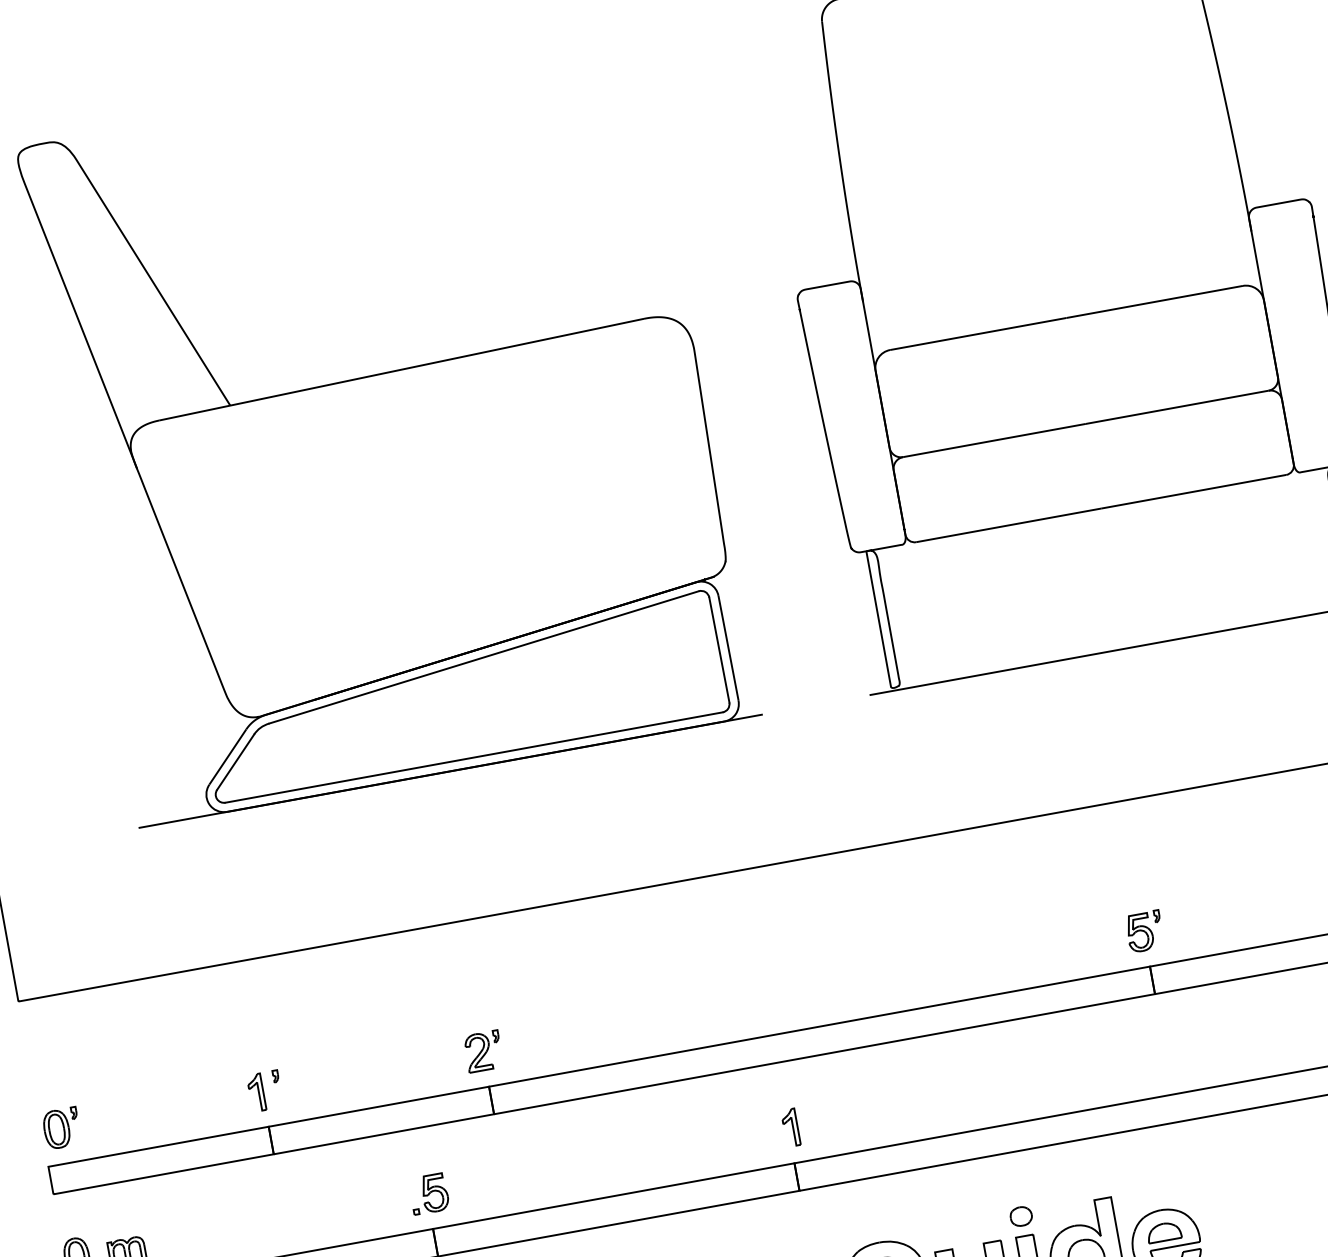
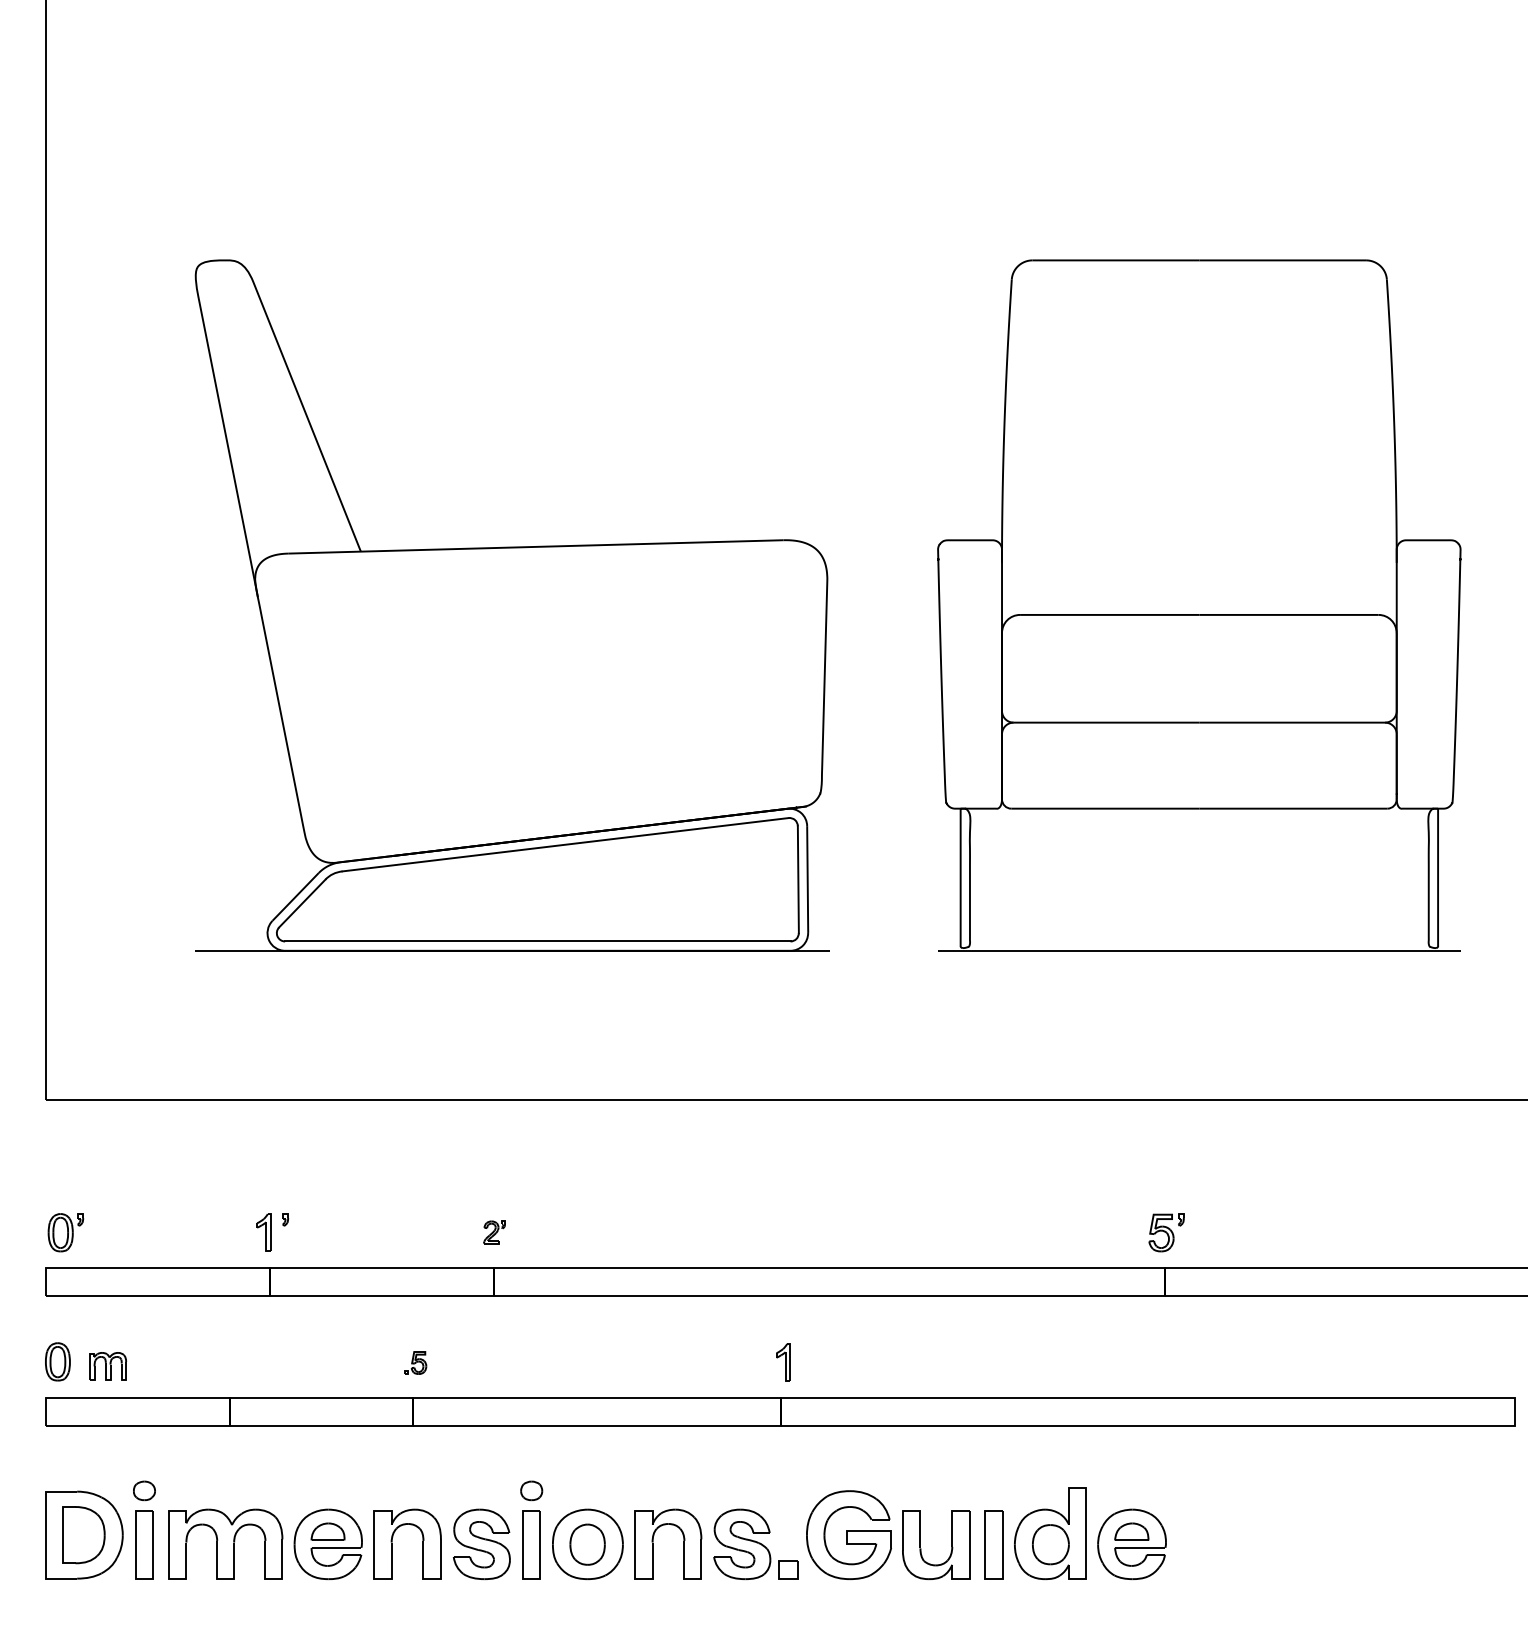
part: (483, 1051) -> (494, 1232), size x0.6
part: (429, 1193) -> (415, 1362), size x0.6
part: (1020, 1216) -> (993, 1490), removed

